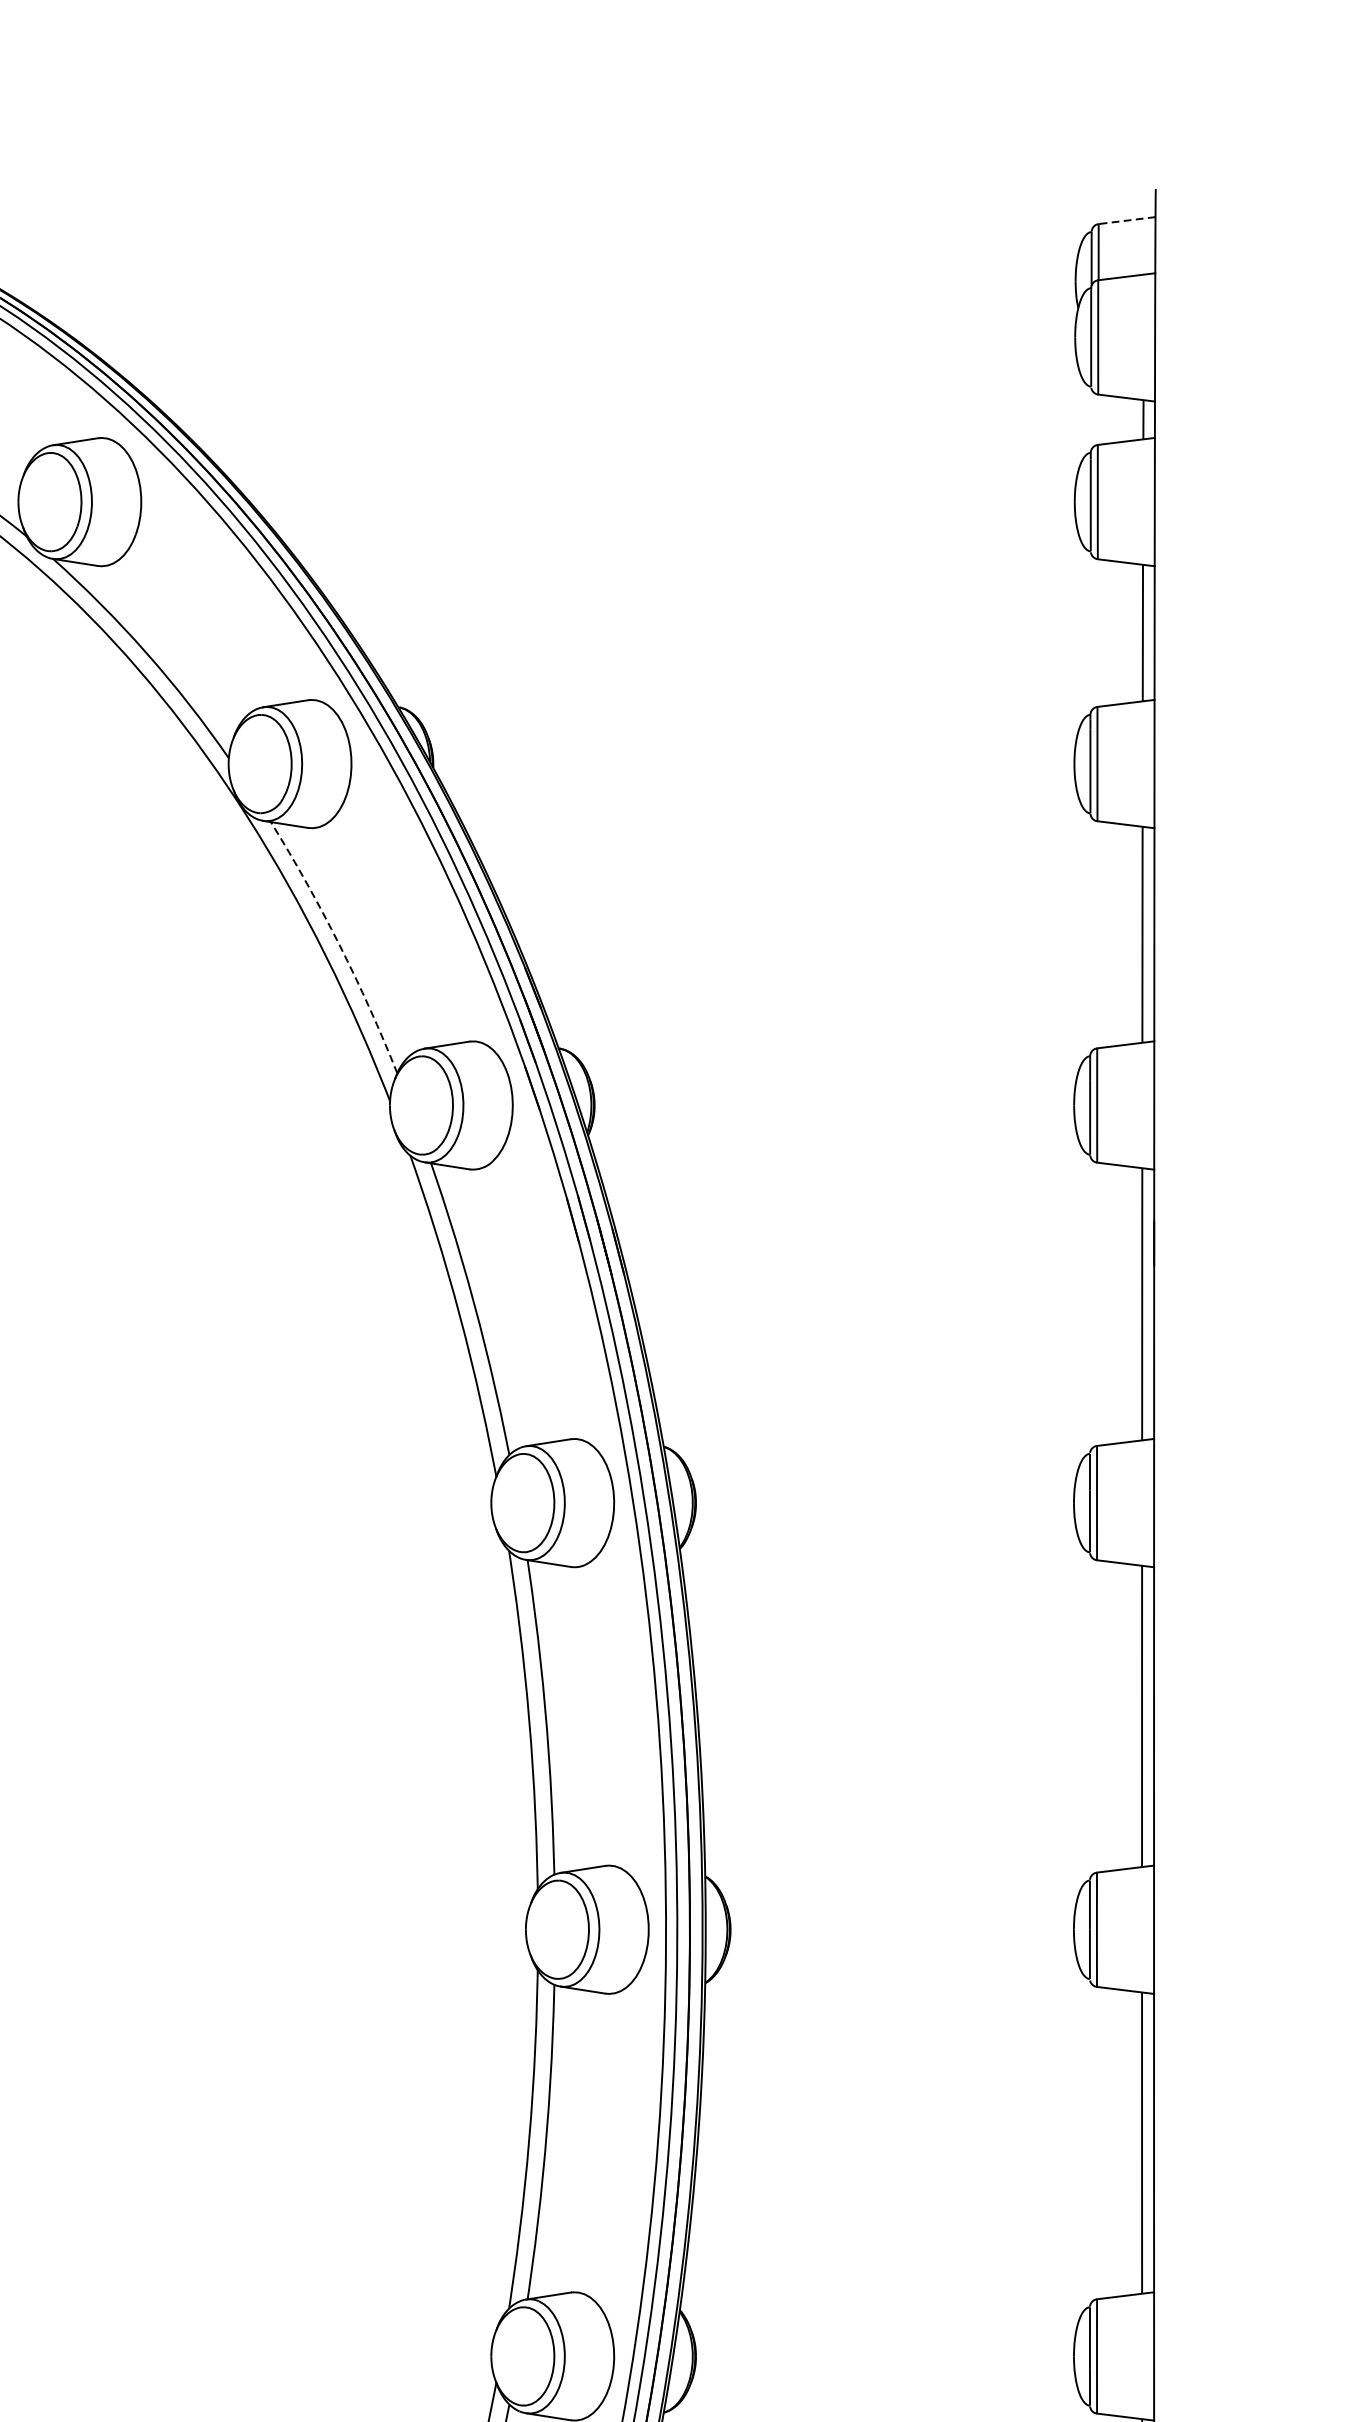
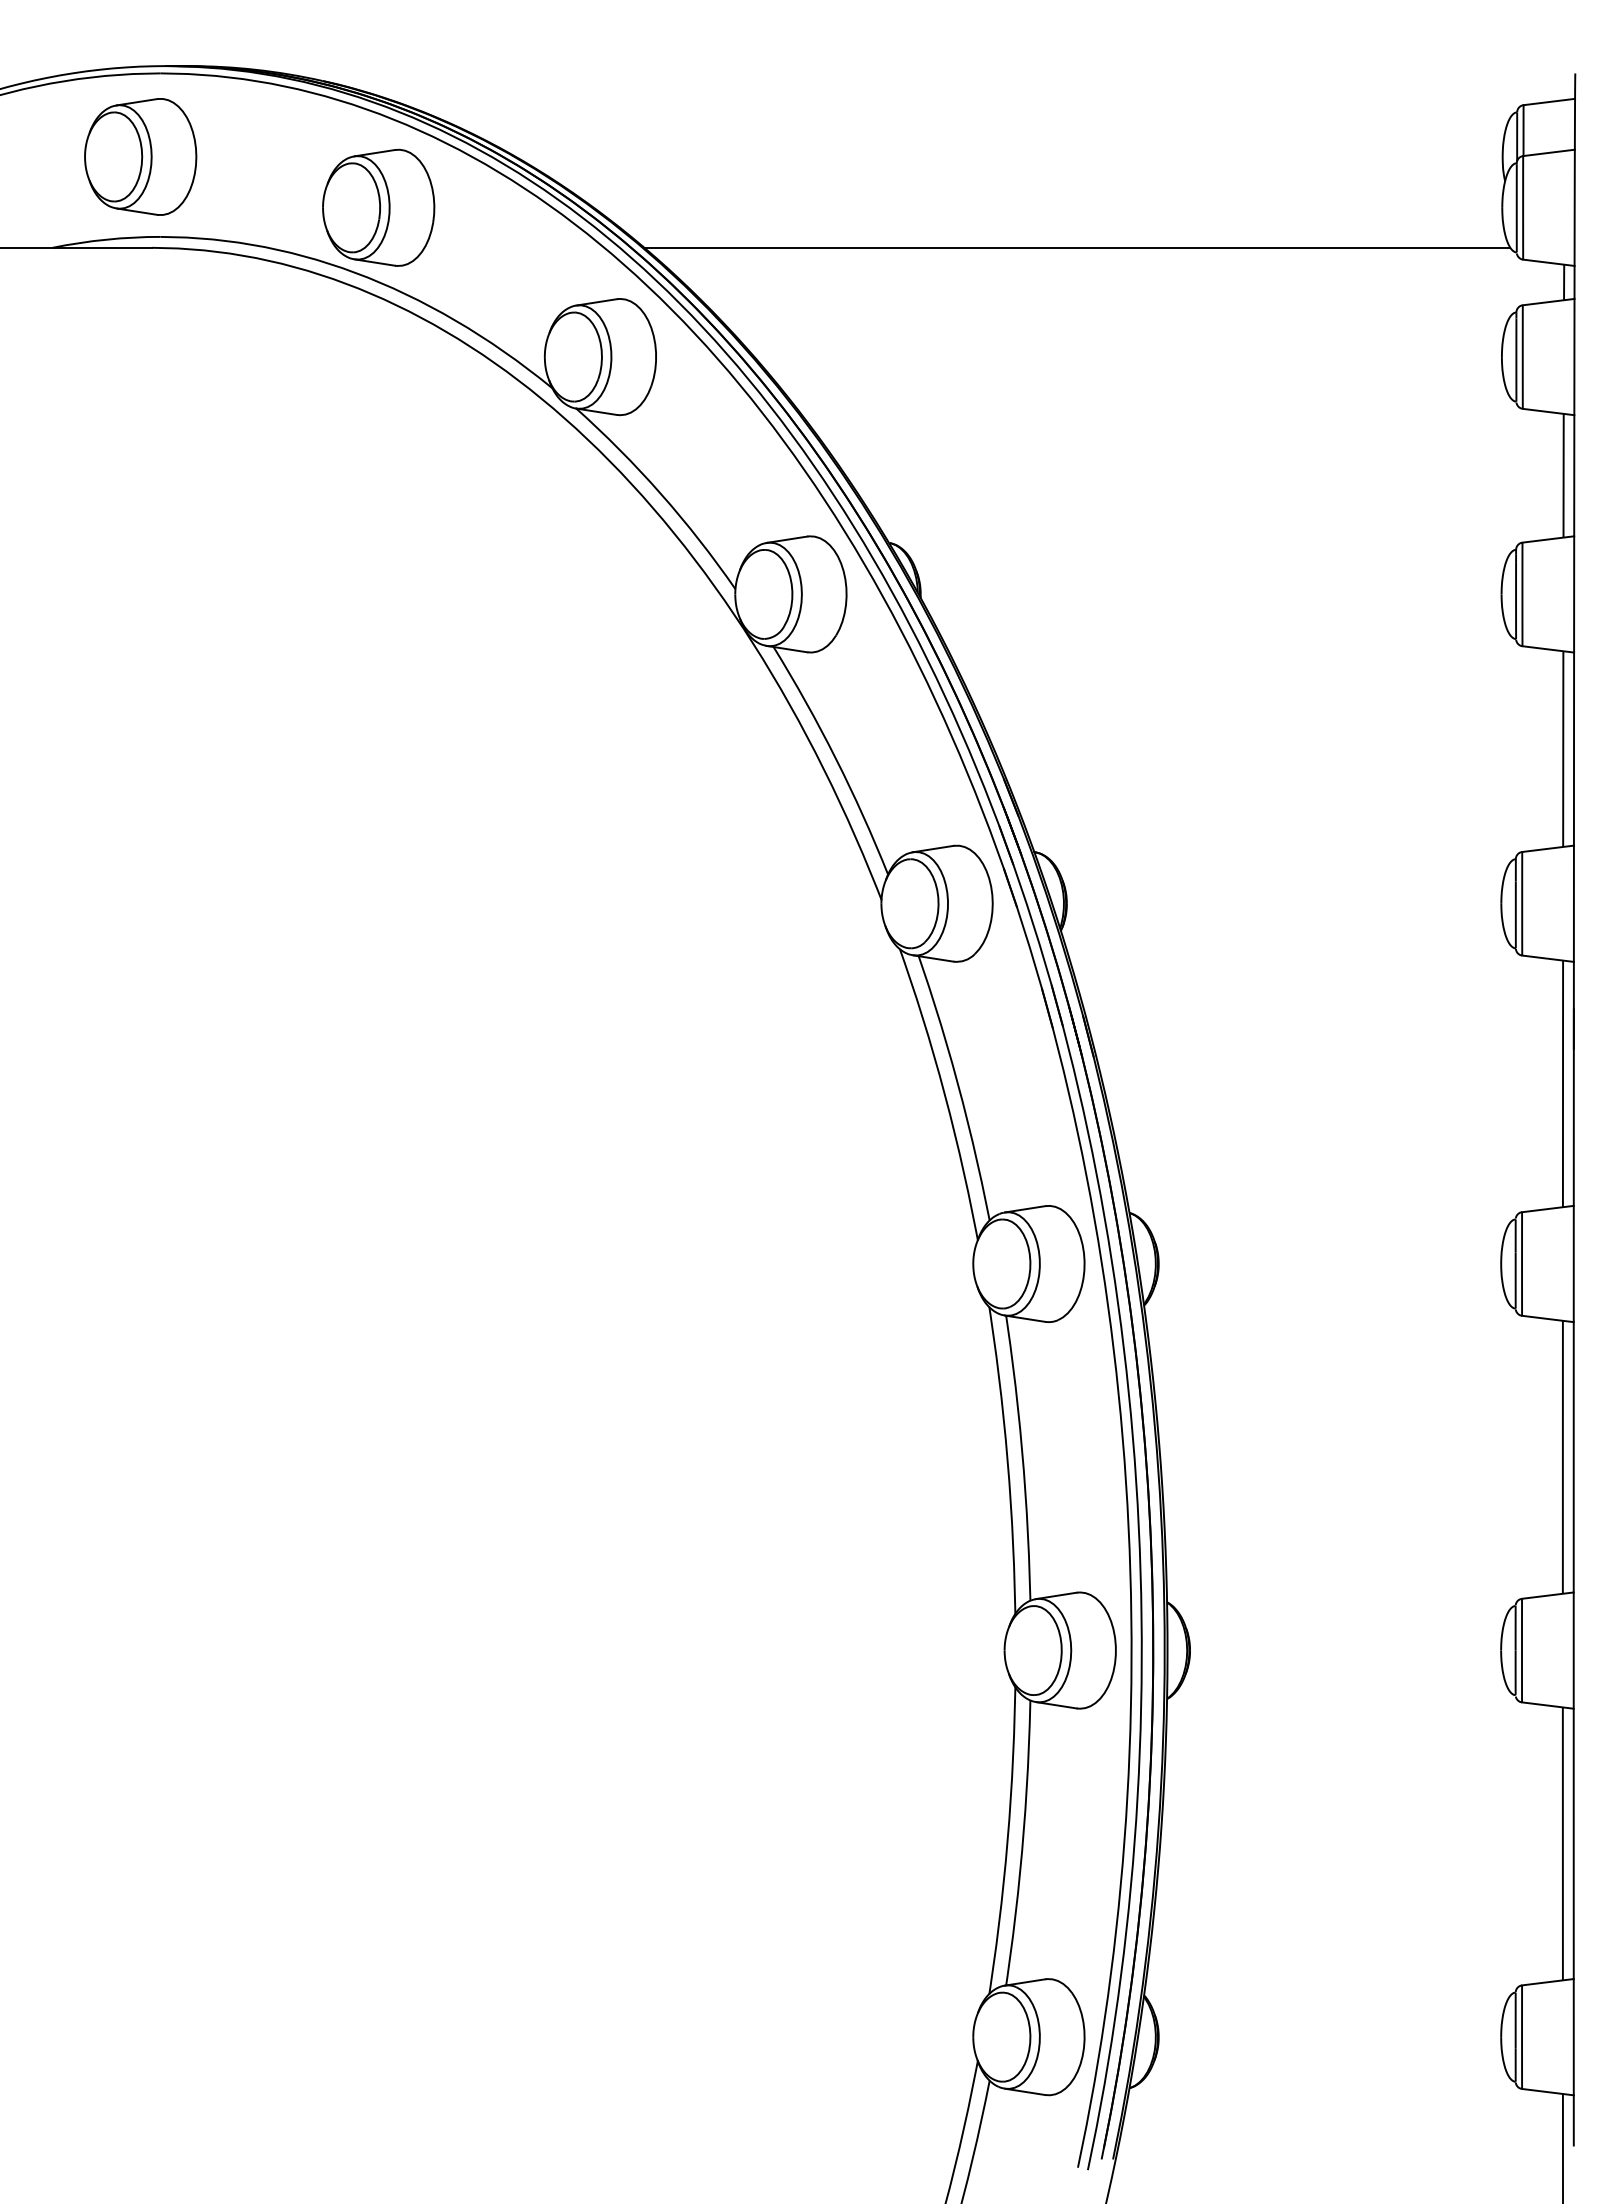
line: (1127, 221) -> (1549, 102), dashed -> solid
line: (606, 381) -> (1077, 247), added
arc: (339, 945) -> (835, 758), dashed -> solid

